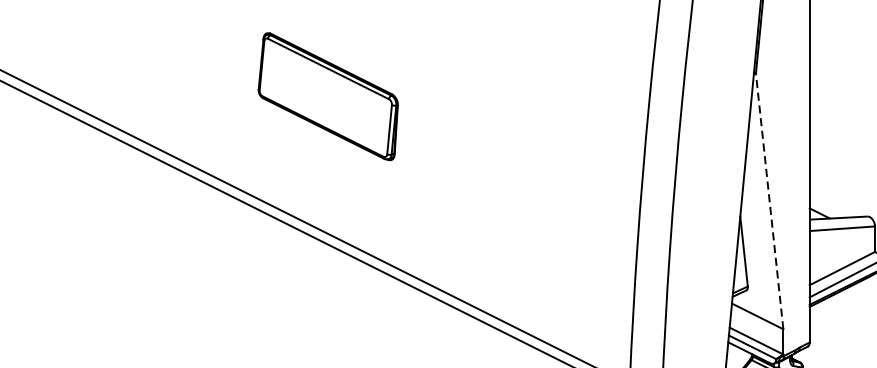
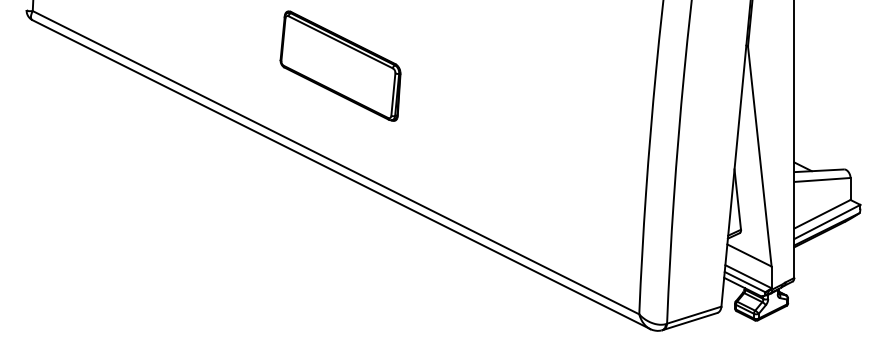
part: (328, 95) -> (340, 65), moved
line: (769, 201) -> (759, 156), dashed -> solid

